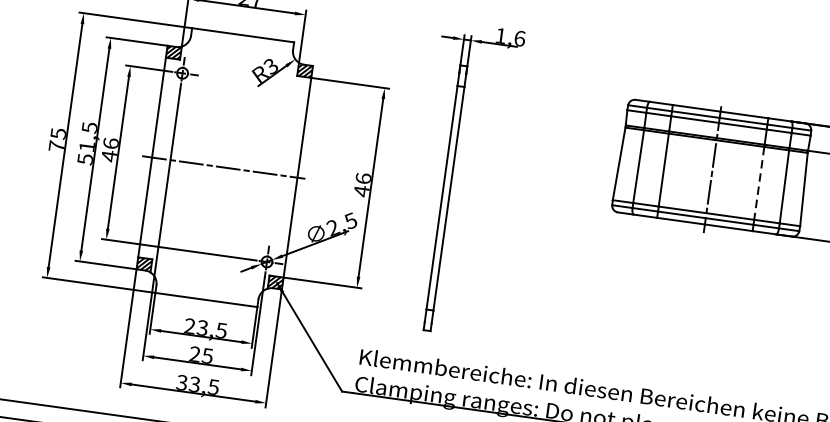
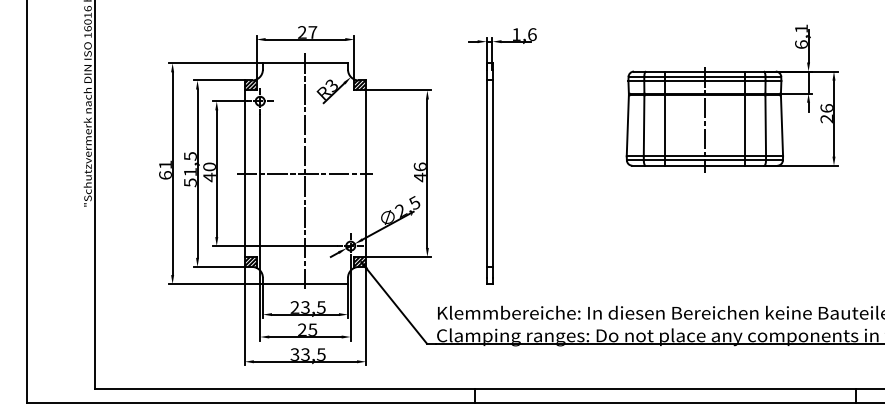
text: (57, 139) -> (165, 169), 75 -> 61
text: (110, 143) -> (209, 166), 46 -> 40
line: (225, 164) -> (305, 171), added
line: (758, 184) -> (744, 126), dashed -> solid

